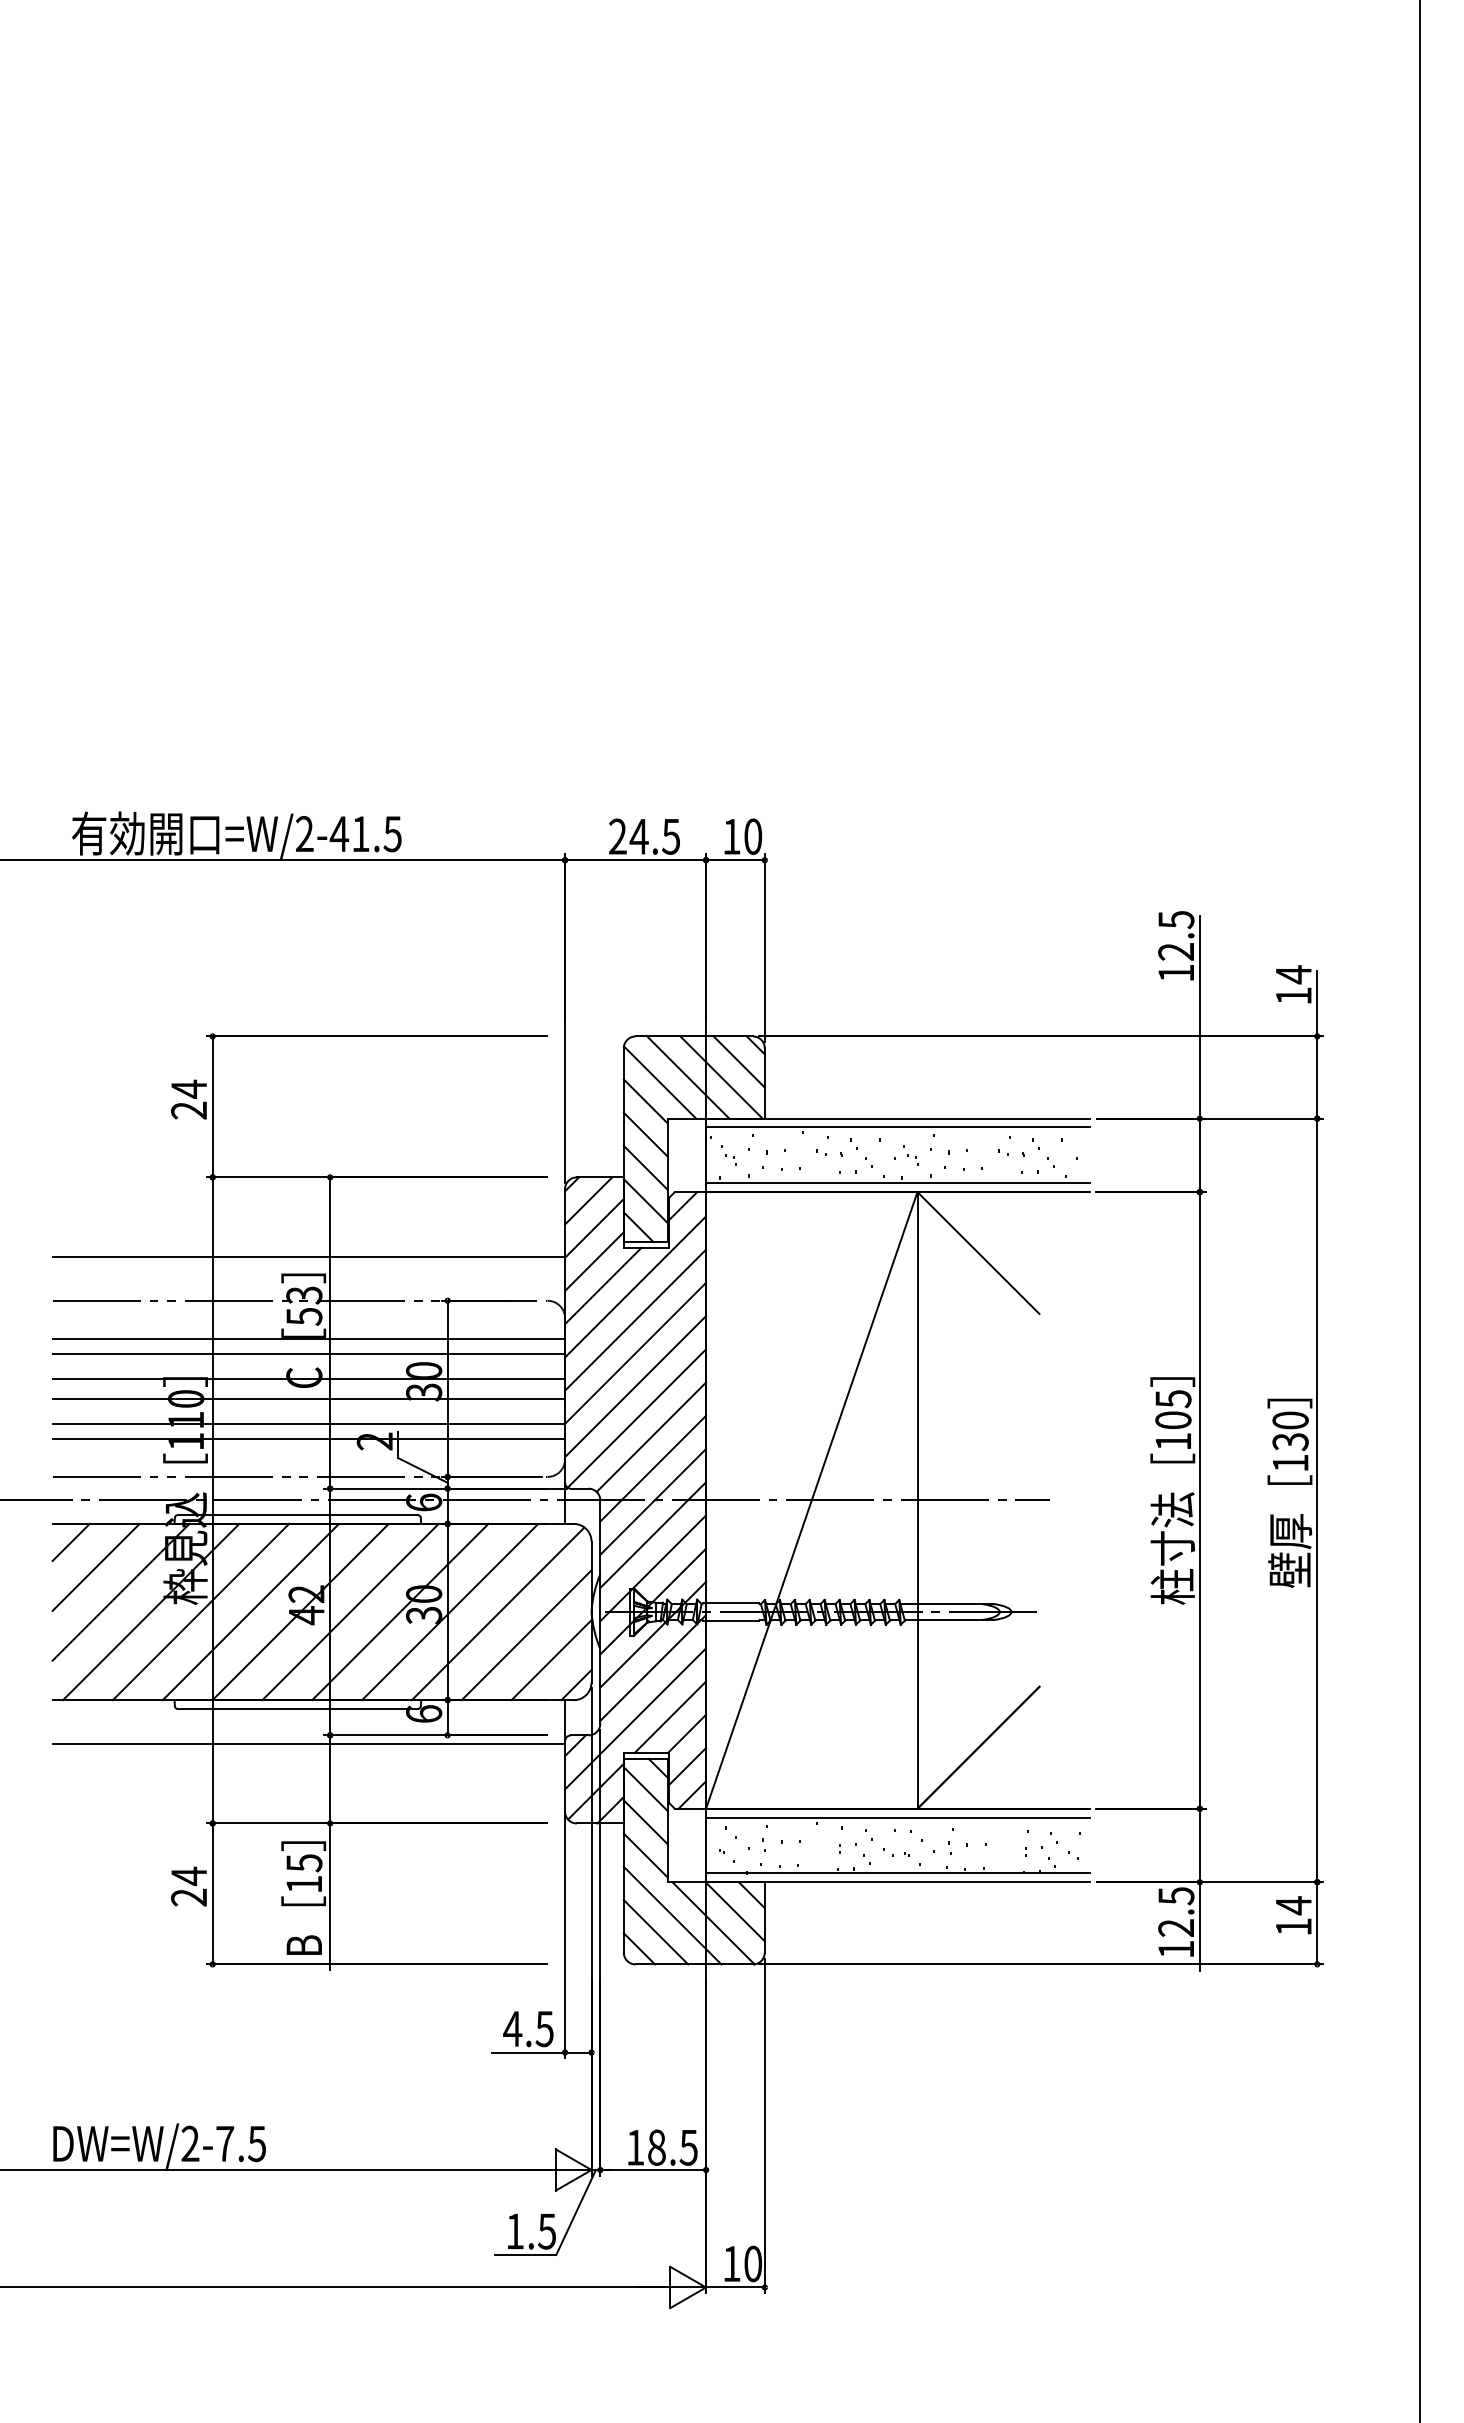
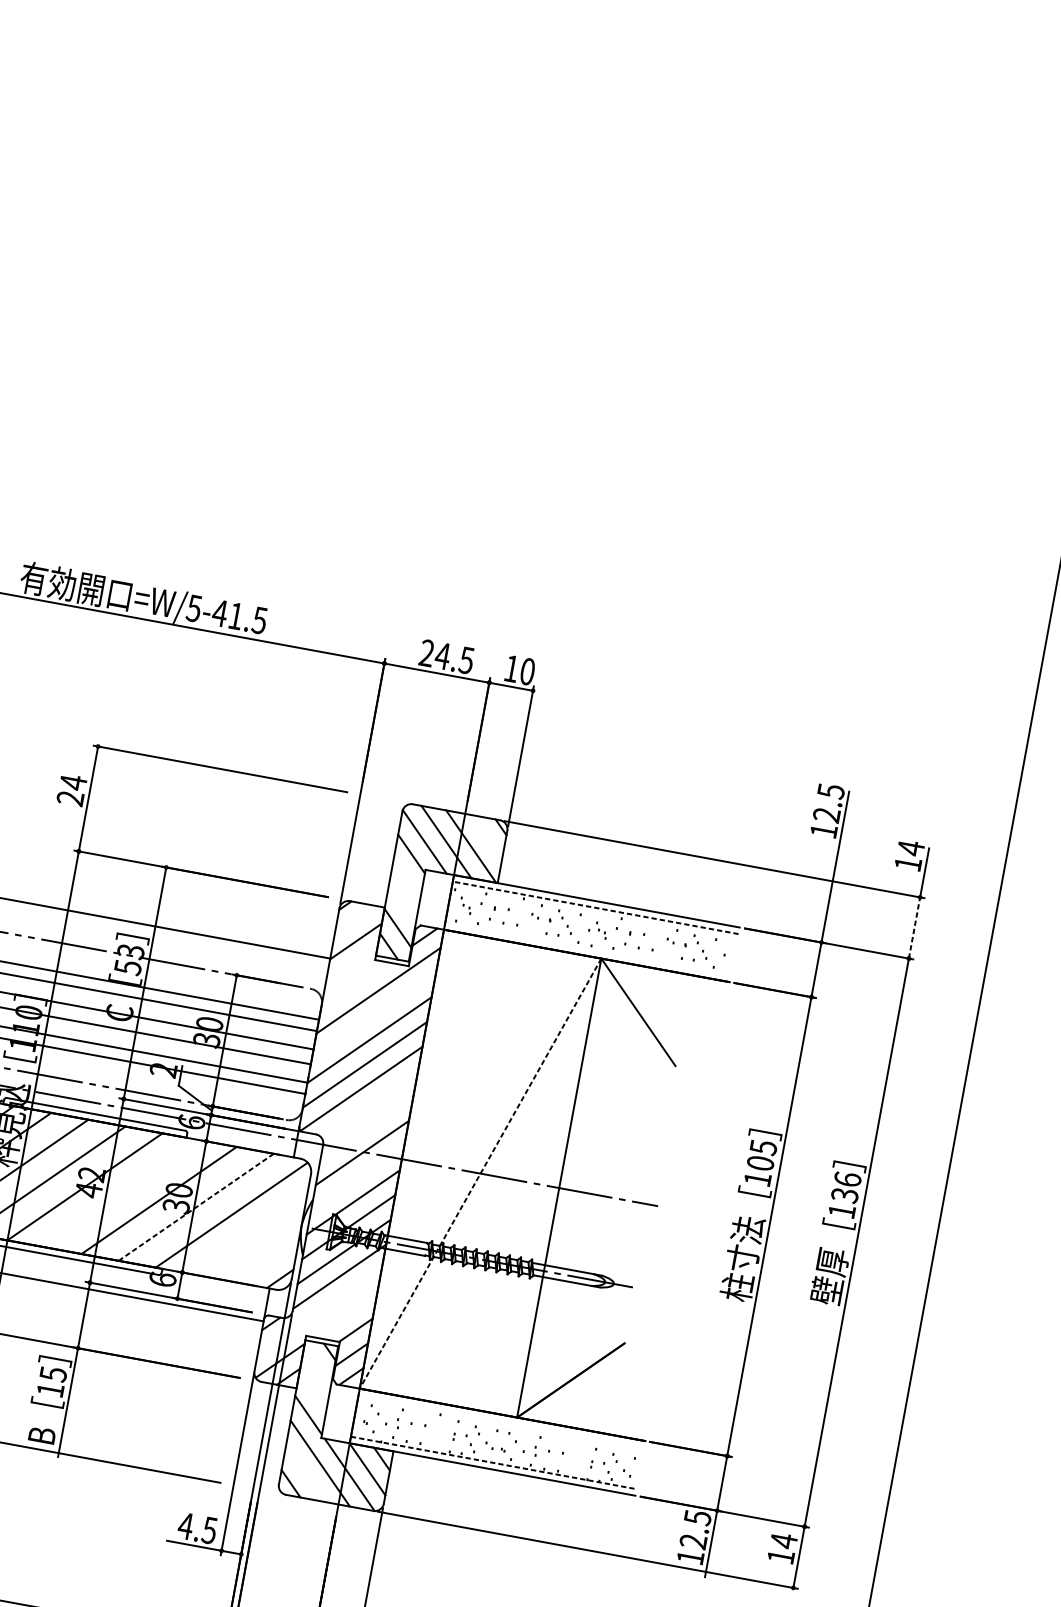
text: (304, 834) -> (194, 608), =W/2-41.5 -> =W/5-41.5
line: (738, 1061) -> (485, 836), removed
line: (1317, 1077) -> (914, 927), solid -> dashed
line: (898, 1127) -> (596, 907), solid -> dashed
line: (645, 1134) -> (406, 878), removed
line: (645, 1167) -> (402, 903), removed
line: (898, 1183) -> (588, 949), removed
line: (588, 1200) -> (355, 919), removed
line: (594, 1261) -> (351, 966), removed
line: (603, 1285) -> (354, 985), removed
line: (635, 1319) -> (374, 1014), removed
text: (1290, 1420) -> (847, 1179), 130 -> 136
line: (651, 1436) -> (370, 1104), removed
line: (653, 1468) -> (367, 1128), removed
line: (811, 1500) -> (480, 1173), solid -> dashed
line: (653, 1534) -> (358, 1177), removed
line: (350, 1611) -> (122, 1193), removed
line: (450, 1612) -> (196, 1207), solid -> dashed
line: (526, 1635) -> (249, 1235), removed
line: (551, 1660) -> (265, 1257), removed
line: (670, 1717) -> (345, 1315), removed
line: (635, 1718) -> (319, 1311), removed
line: (645, 1789) -> (317, 1366), removed
line: (898, 1817) -> (501, 1421), removed
line: (645, 1822) -> (312, 1390), removed
line: (898, 1873) -> (494, 1463), solid -> dashed
line: (655, 1932) -> (305, 1473), removed

